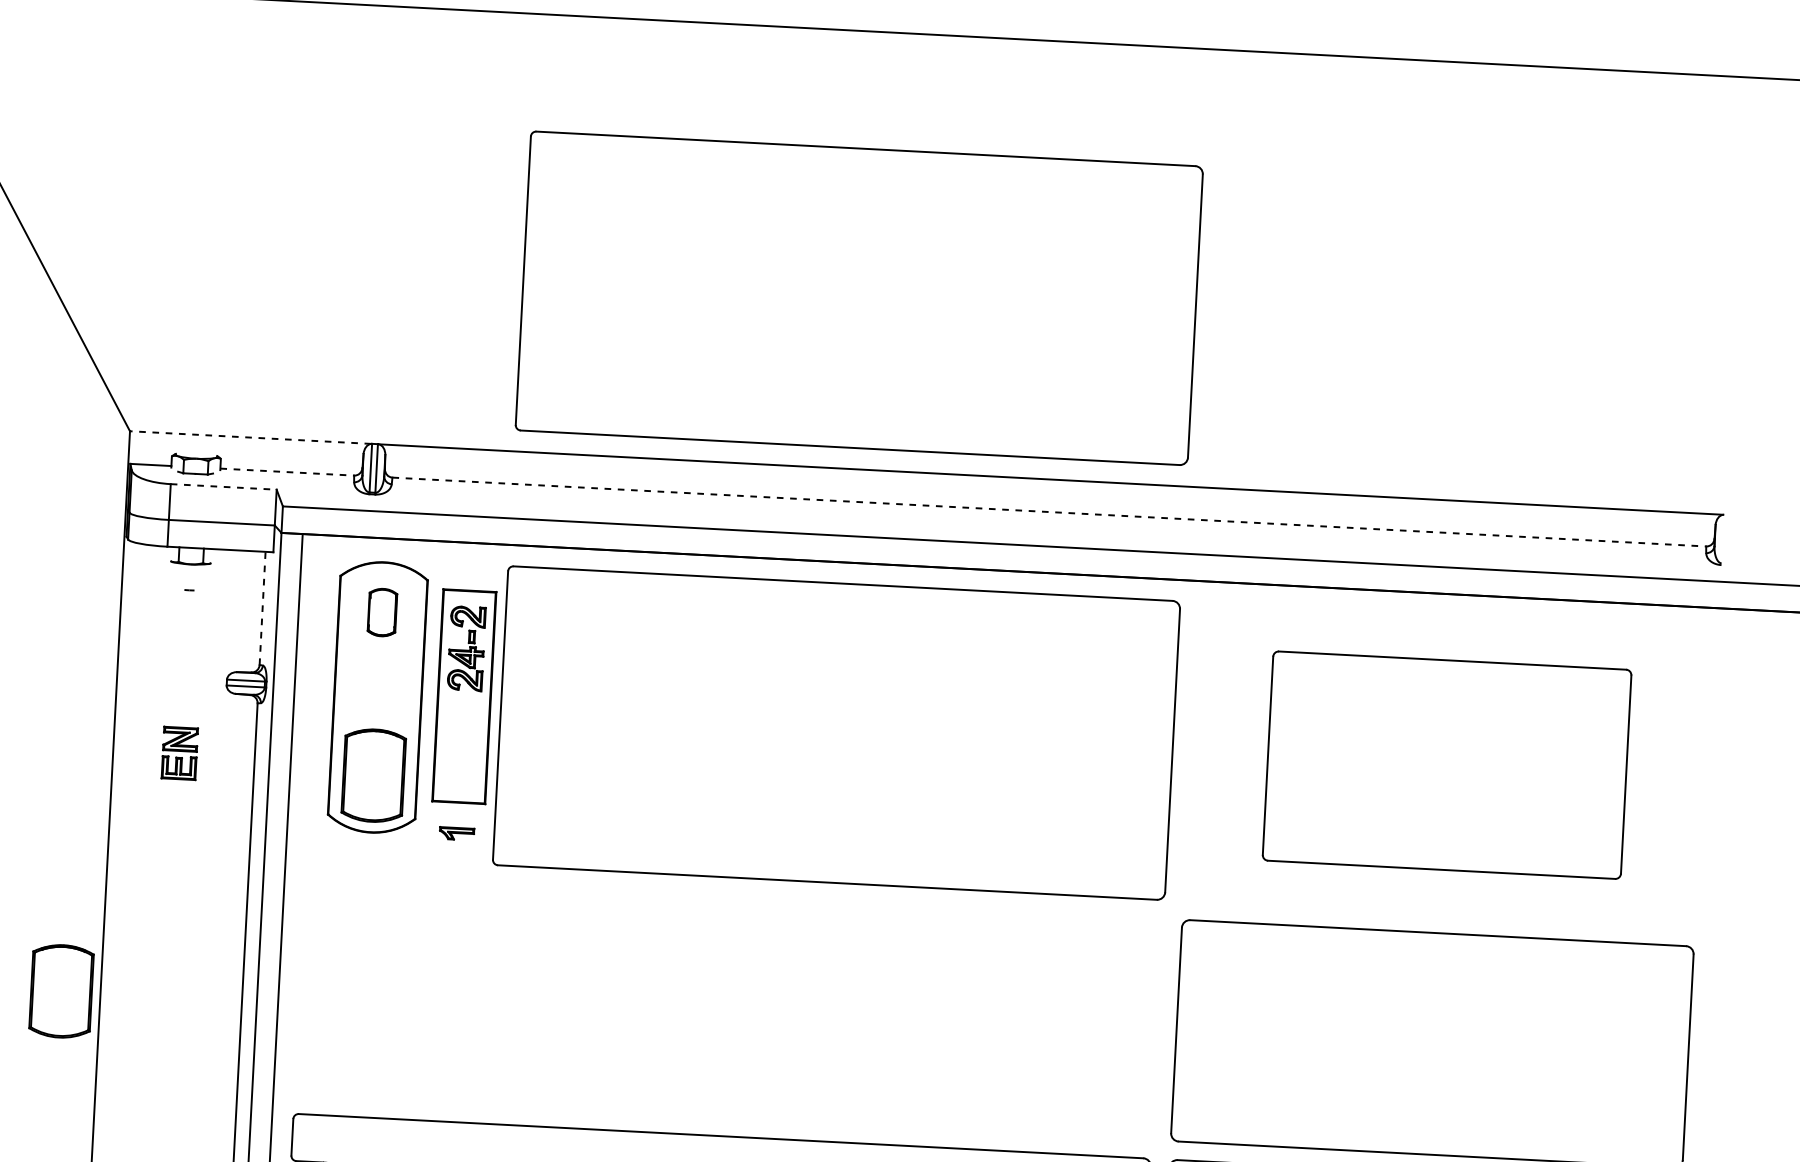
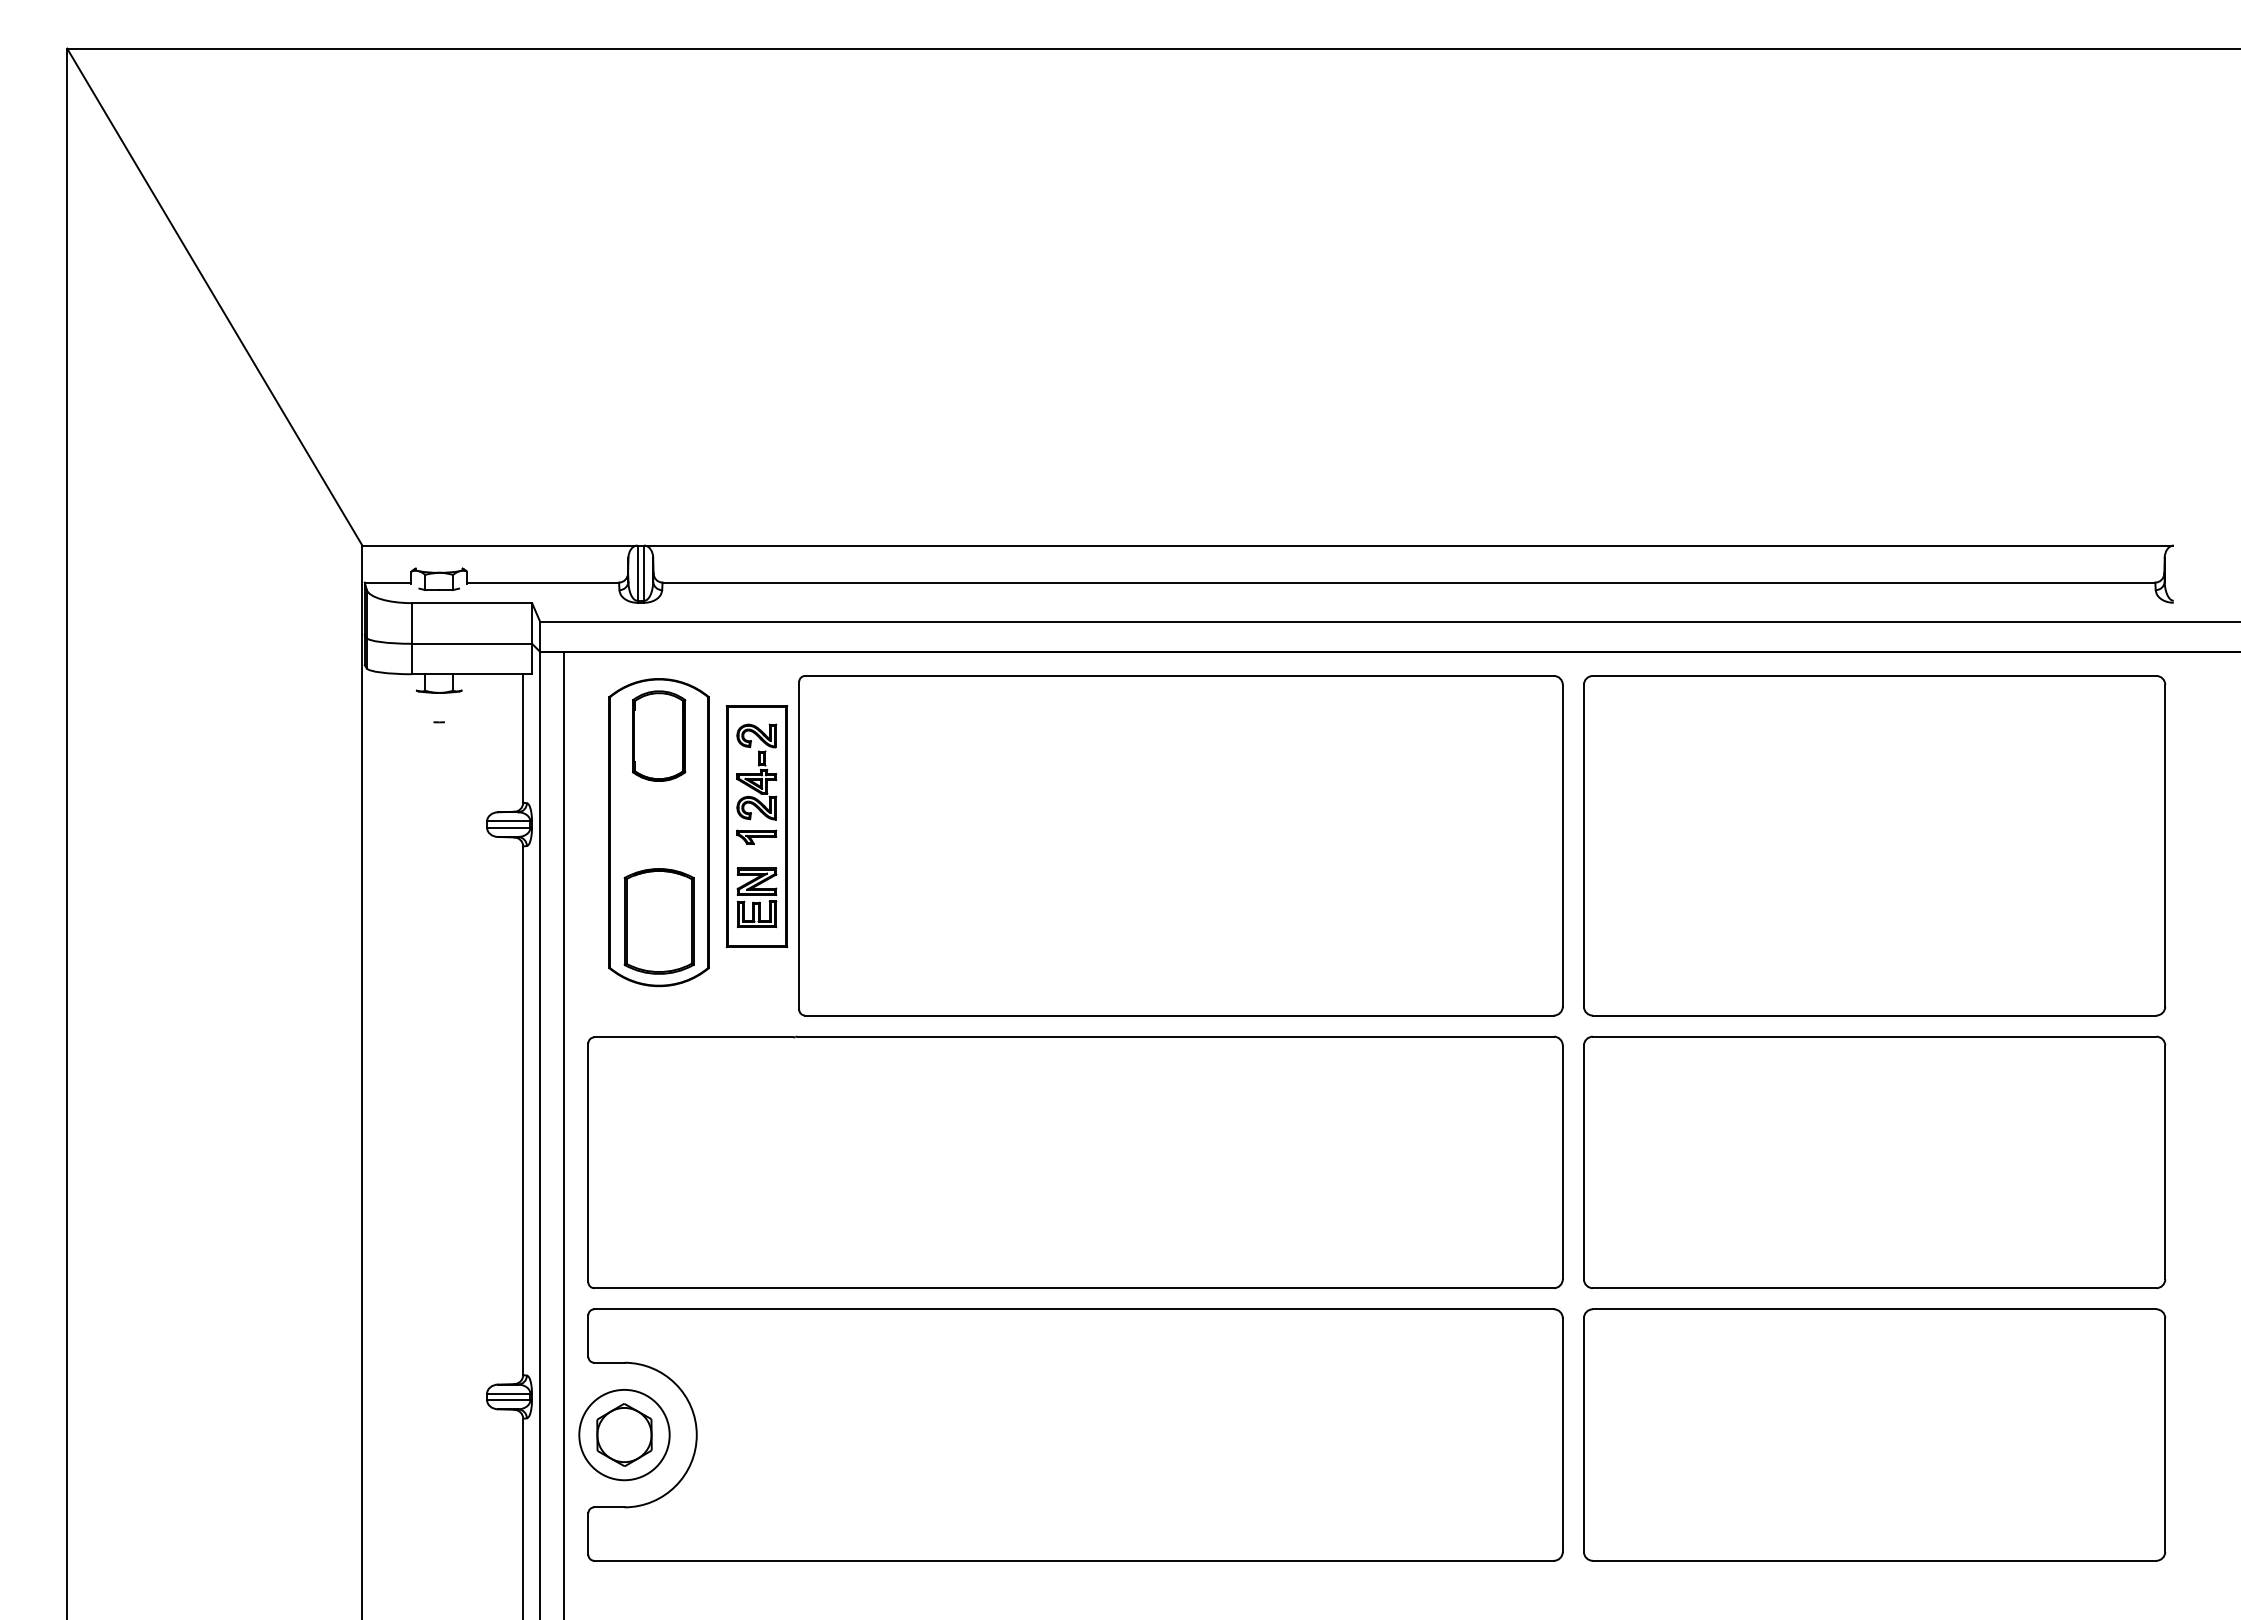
part: (858, 298) -> (1180, 351), removed
line: (249, 437) -> (498, 545), dashed -> solid
line: (287, 472) -> (543, 582), dashed -> solid
line: (224, 487) -> (472, 603), dashed -> solid
line: (1049, 511) -> (1409, 582), dashed -> solid
line: (262, 608) -> (523, 738), dashed -> solid
part: (382, 612) -> (659, 735), size x1.67
part: (179, 753) -> (756, 897), moved
part: (1446, 764) -> (1874, 845), size x1.43
part: (456, 833) -> (756, 836), moved
part: (60, 991) -> (317, 1184), removed
part: (729, 1007) -> (1075, 1162), added

